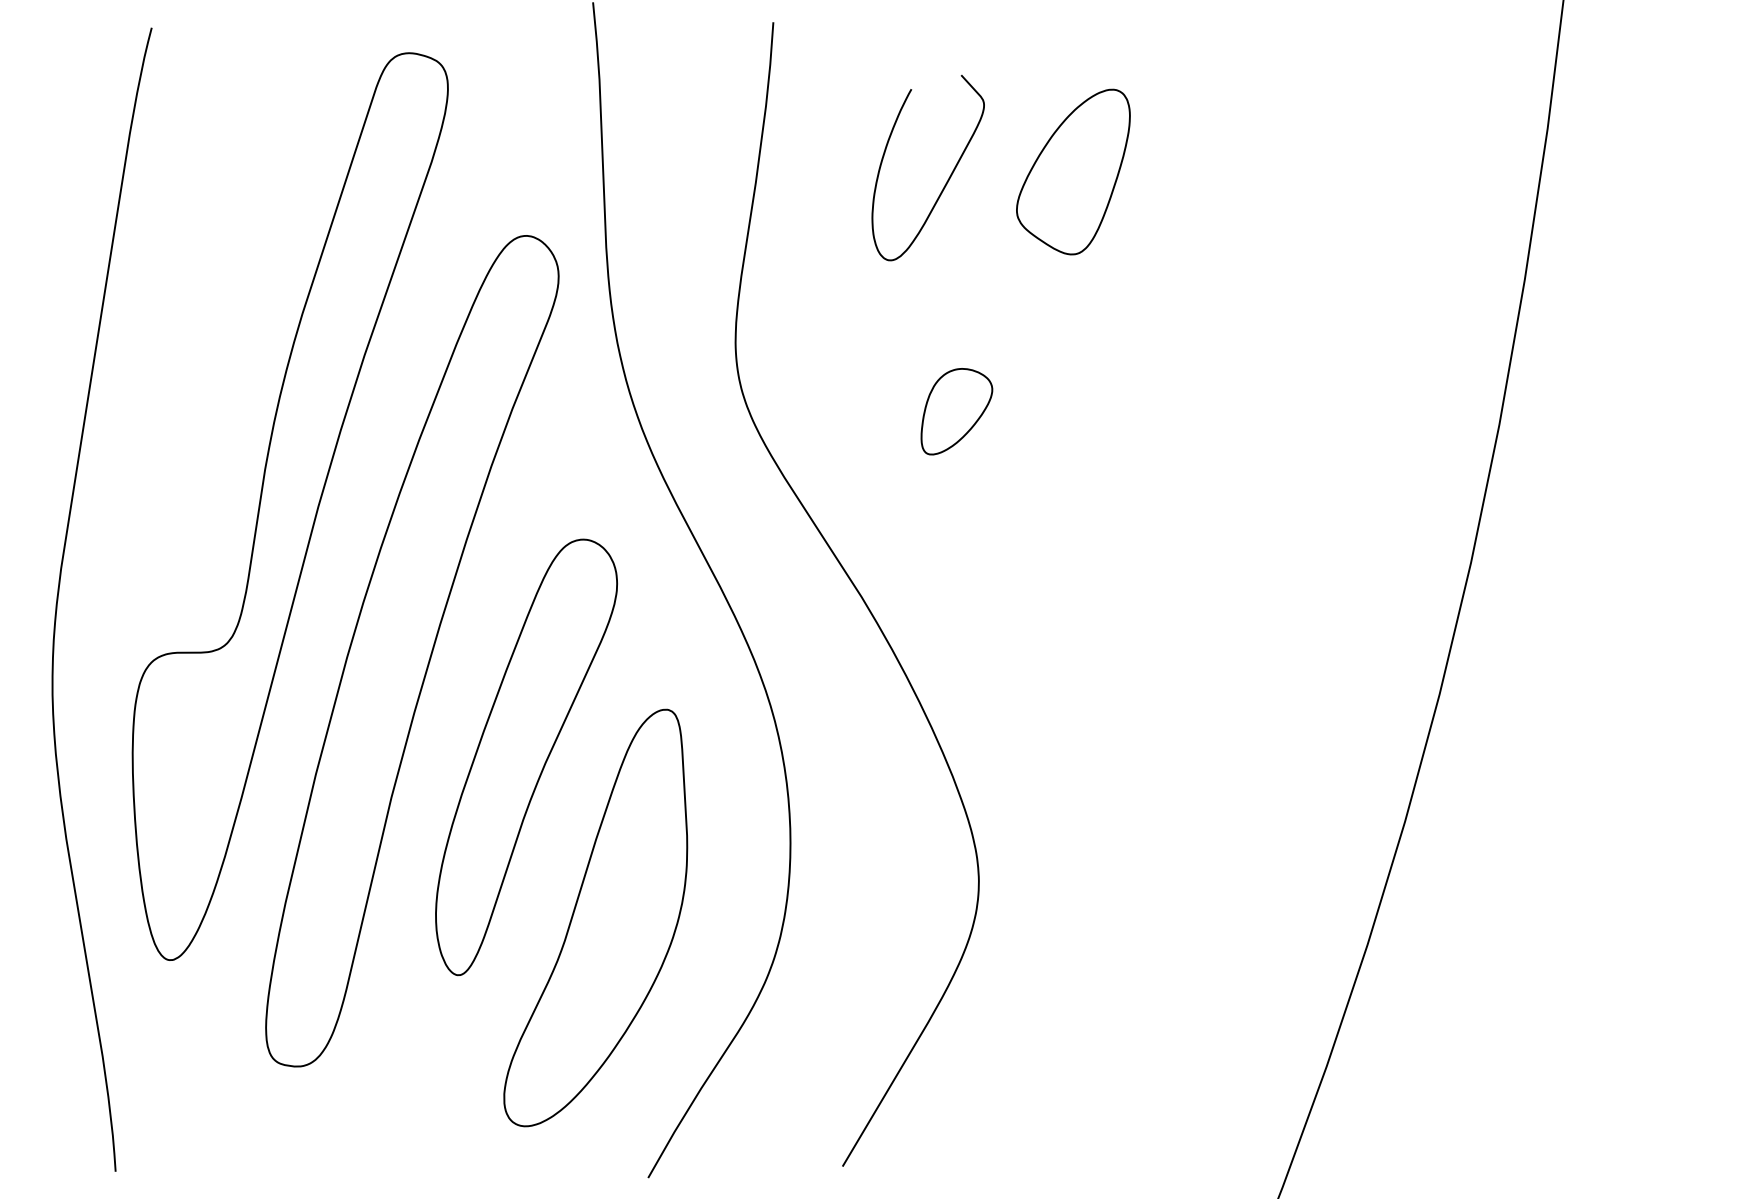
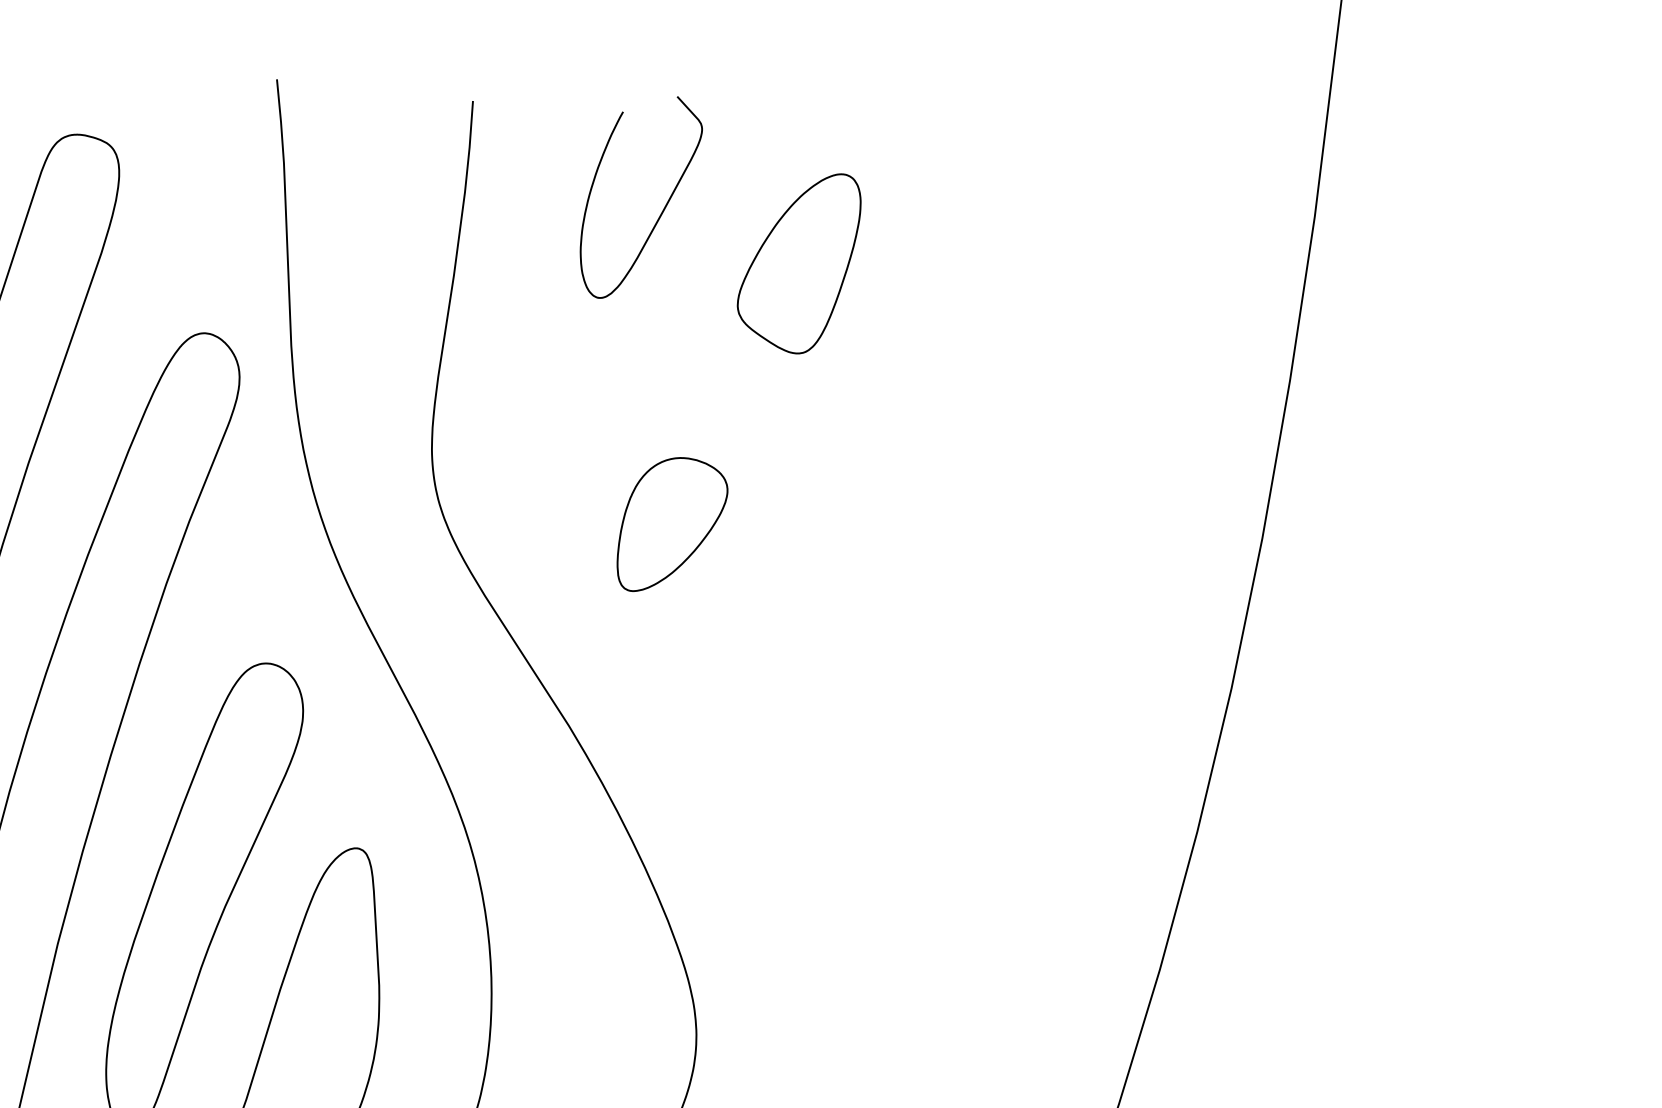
curve: (947, 179) -> (662, 209), moved
part: (956, 411) -> (672, 524), size x1.43

